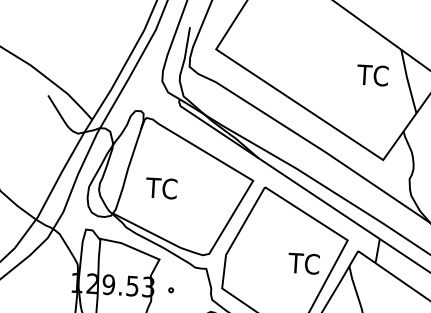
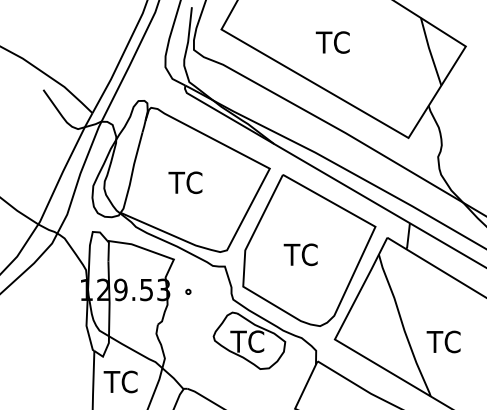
text: (372, 75) -> (332, 42), moved
text: (161, 188) -> (185, 182), moved
text: (303, 263) -> (300, 254), moved

